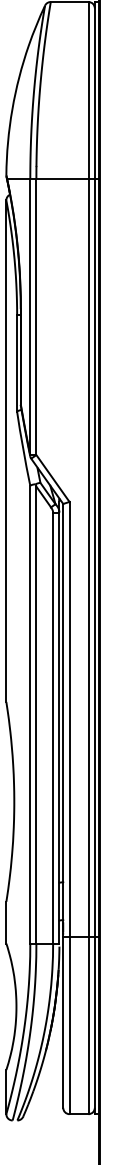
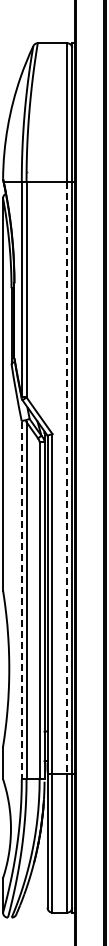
line: (88, 558) -> (67, 478), solid -> dashed
line: (29, 714) -> (21, 600), solid -> dashed

